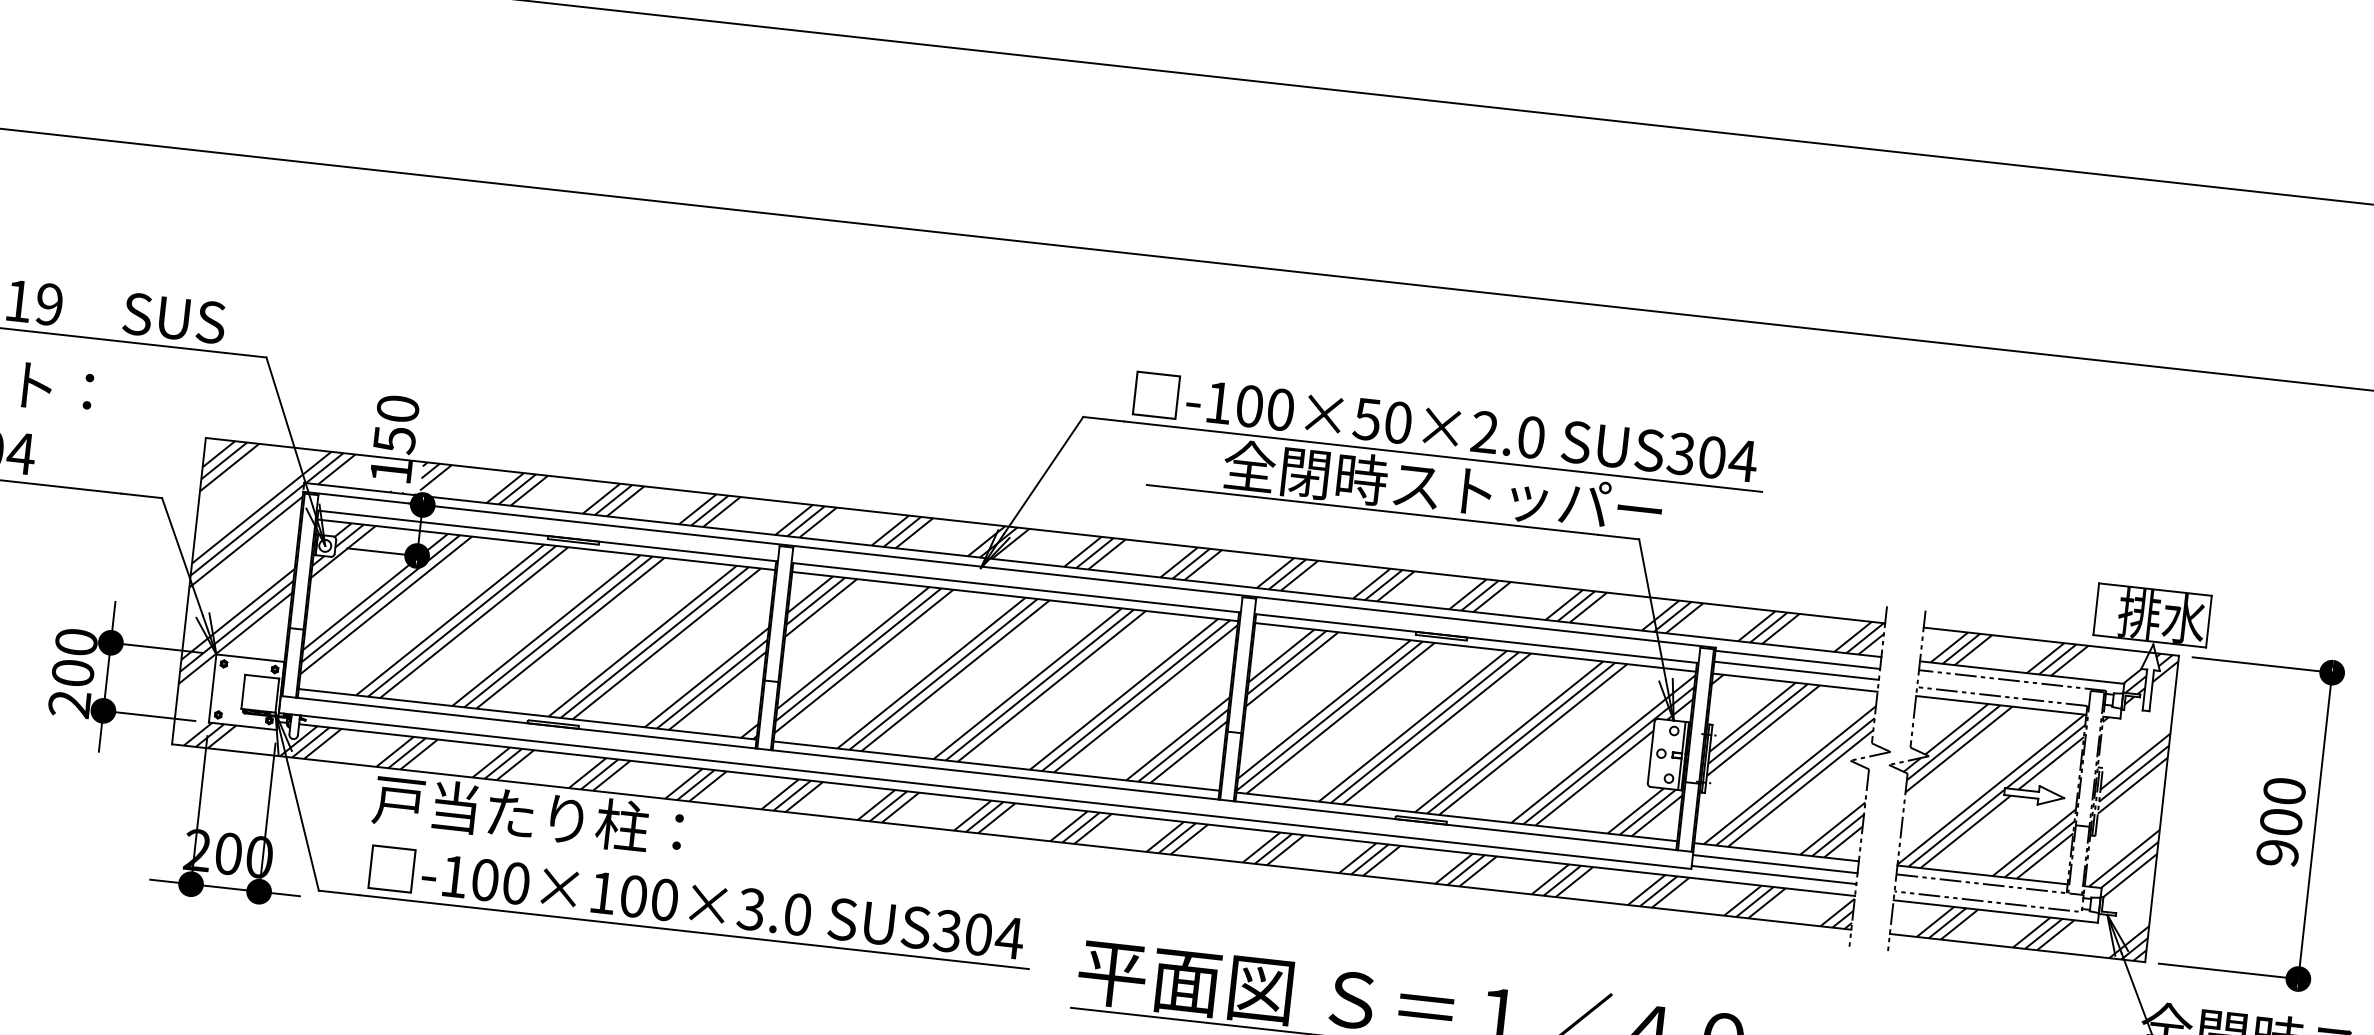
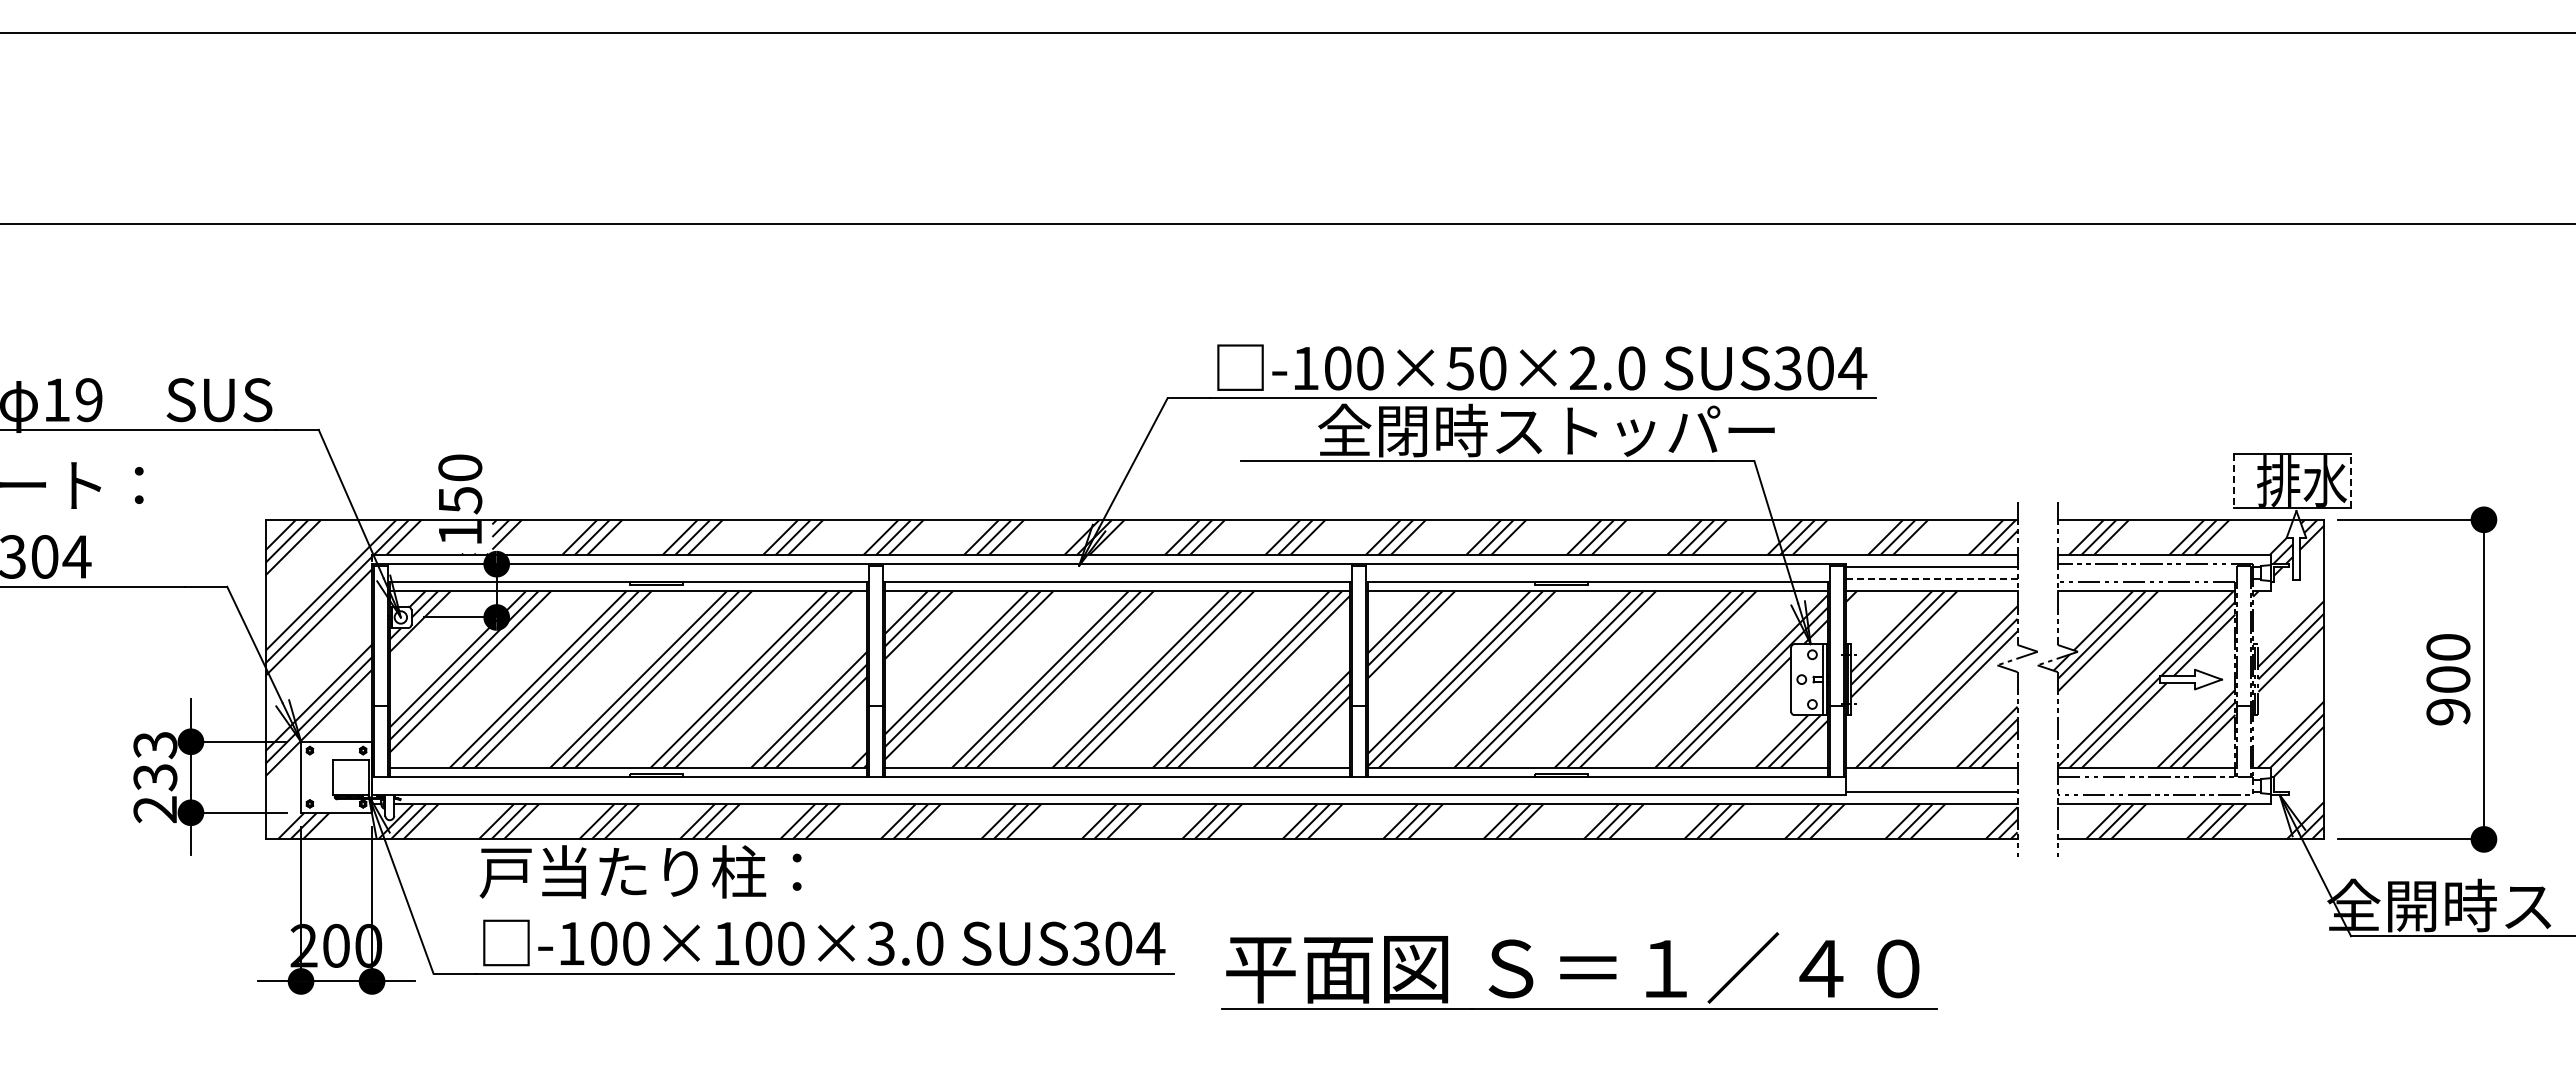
line: (2096, 609) -> (2233, 481), solid -> dashed
line: (2209, 621) -> (2351, 481), solid -> dashed
text: (74, 657) -> (155, 761), 200 -> 233
line: (1796, 670) -> (1931, 578), solid -> dashed
line: (1775, 864) -> (1931, 780), removed

